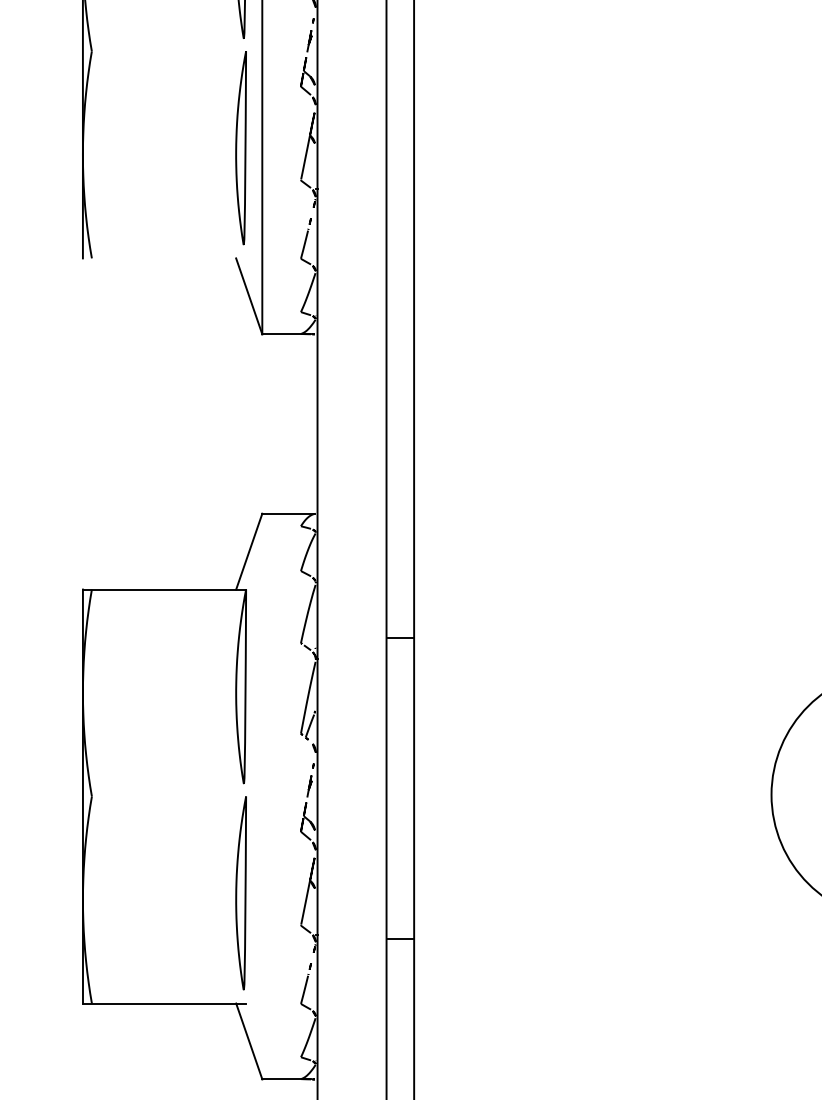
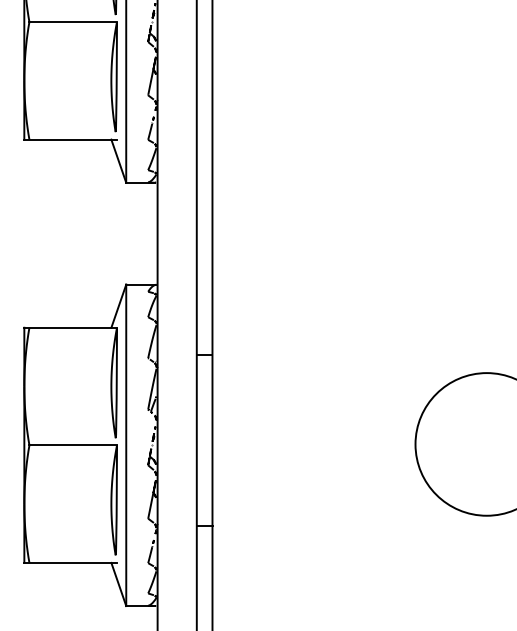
line: (169, 52) -> (73, 22), added
line: (164, 258) -> (70, 139), added
line: (169, 796) -> (73, 445), added
line: (262, 796) -> (126, 445), added

